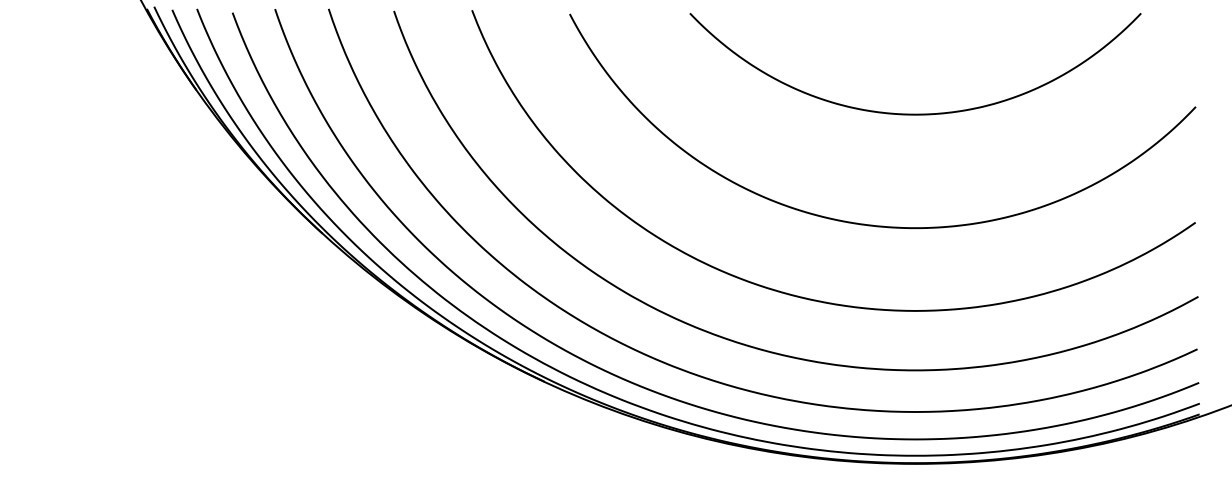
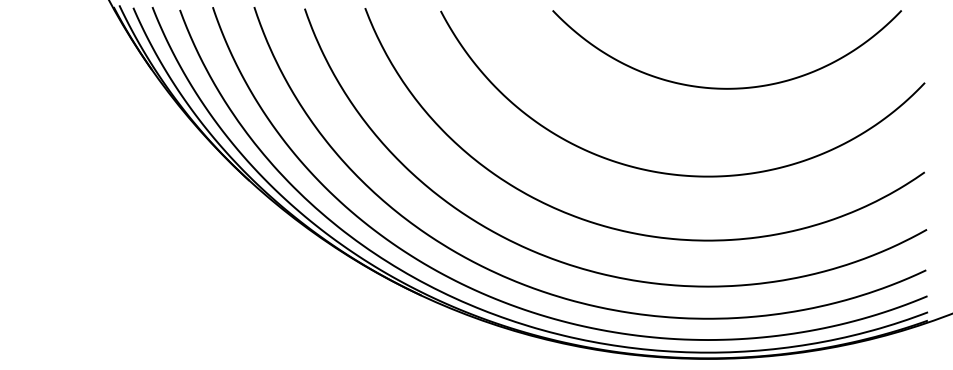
curve: (917, 112) -> (728, 87), moved

